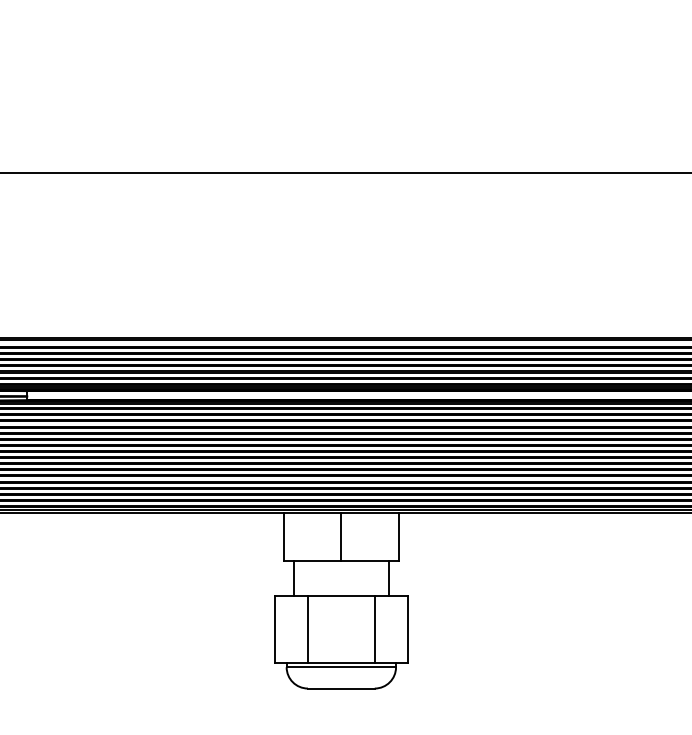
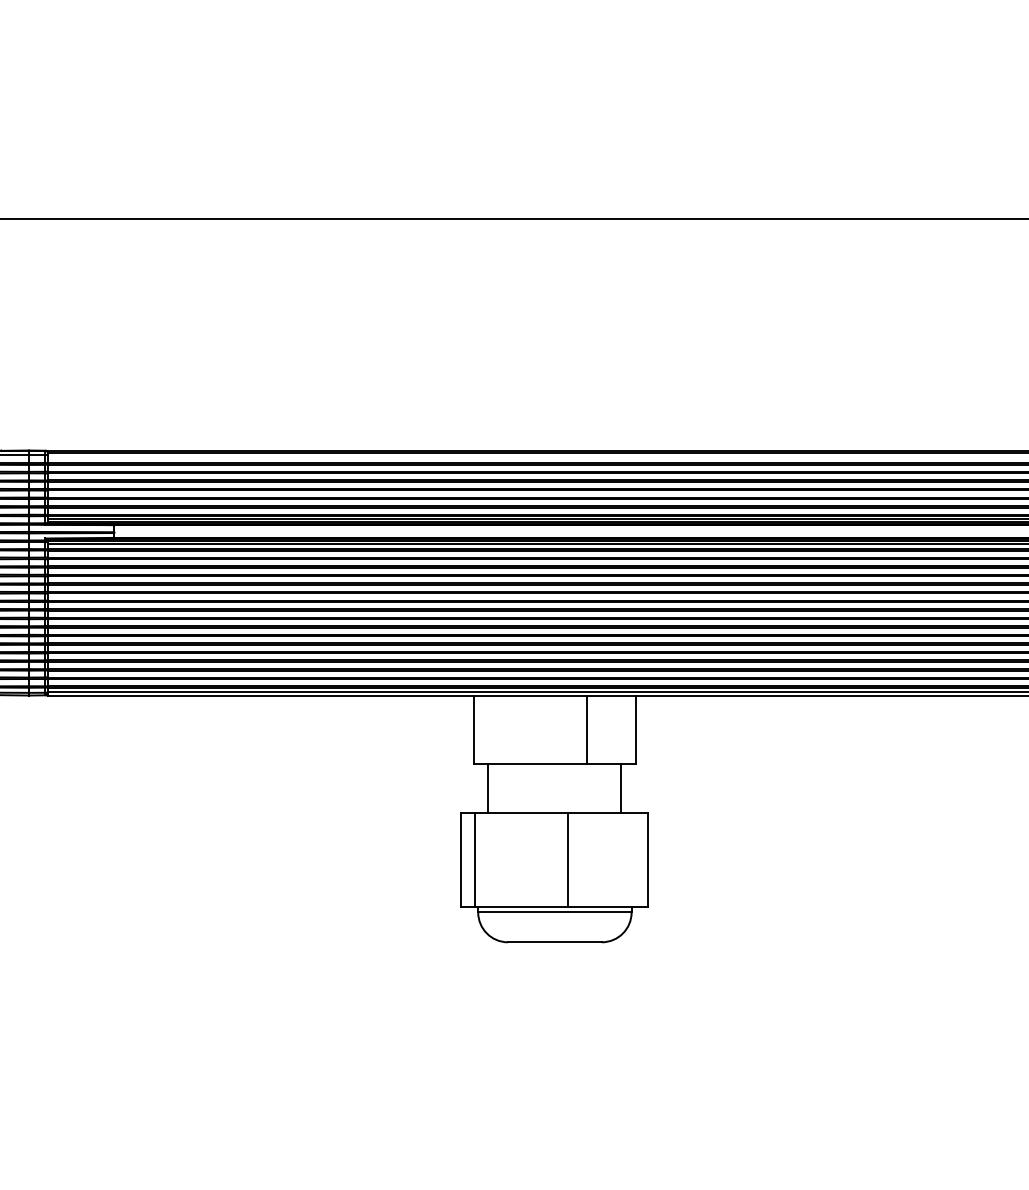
line: (341, 536) -> (586, 729), moved
line: (308, 629) -> (475, 859), moved
line: (374, 629) -> (567, 859), moved

